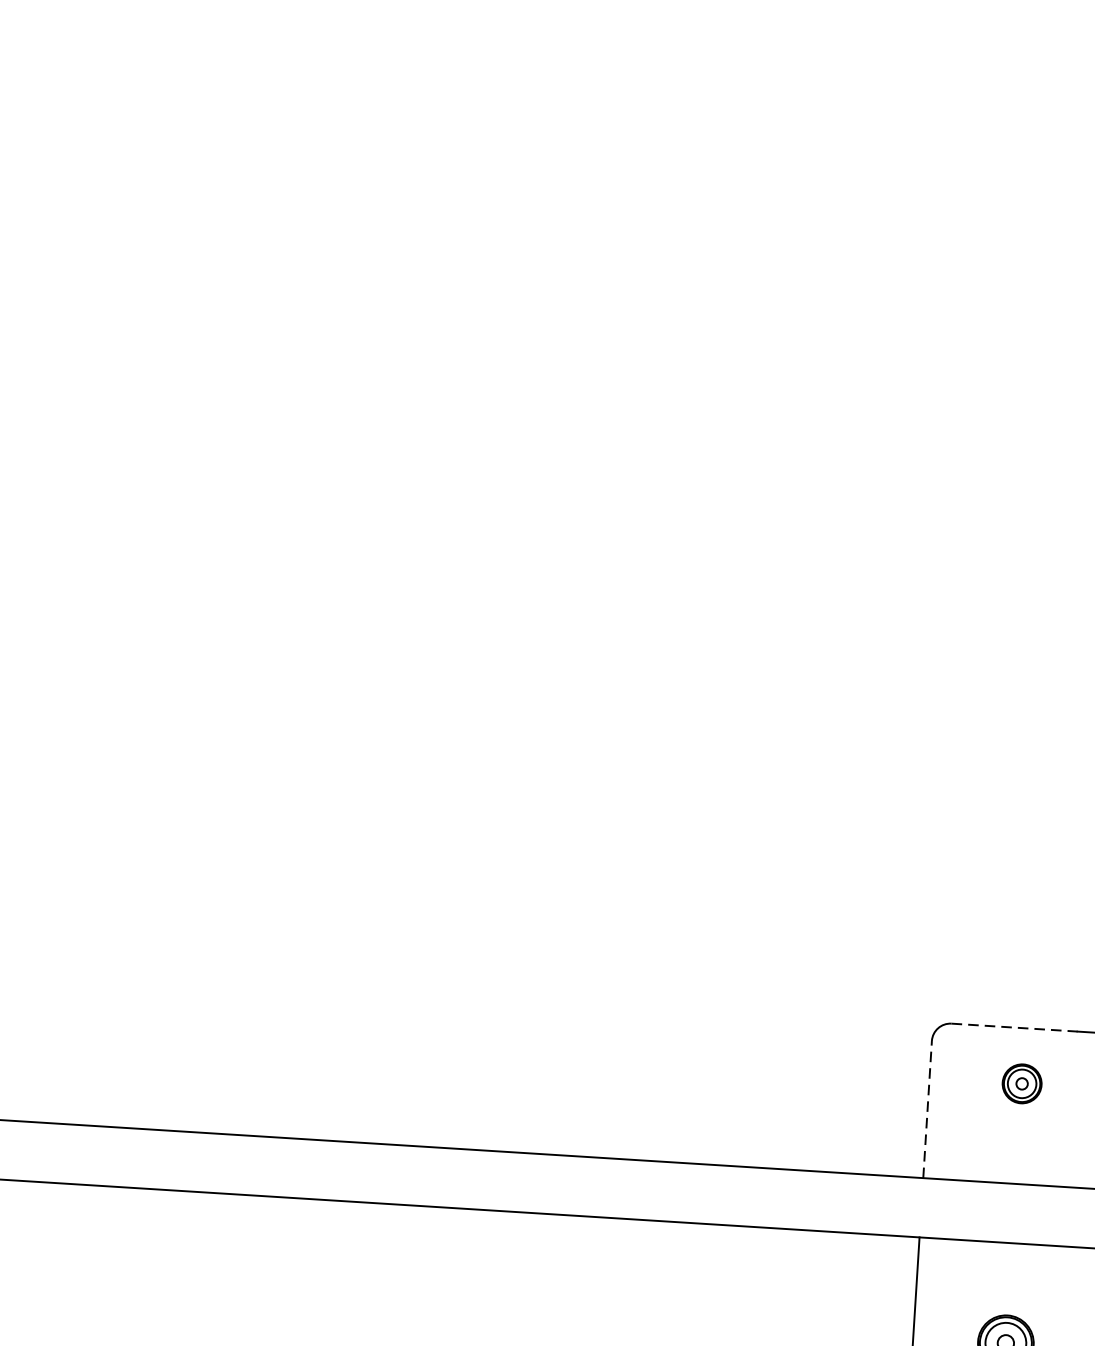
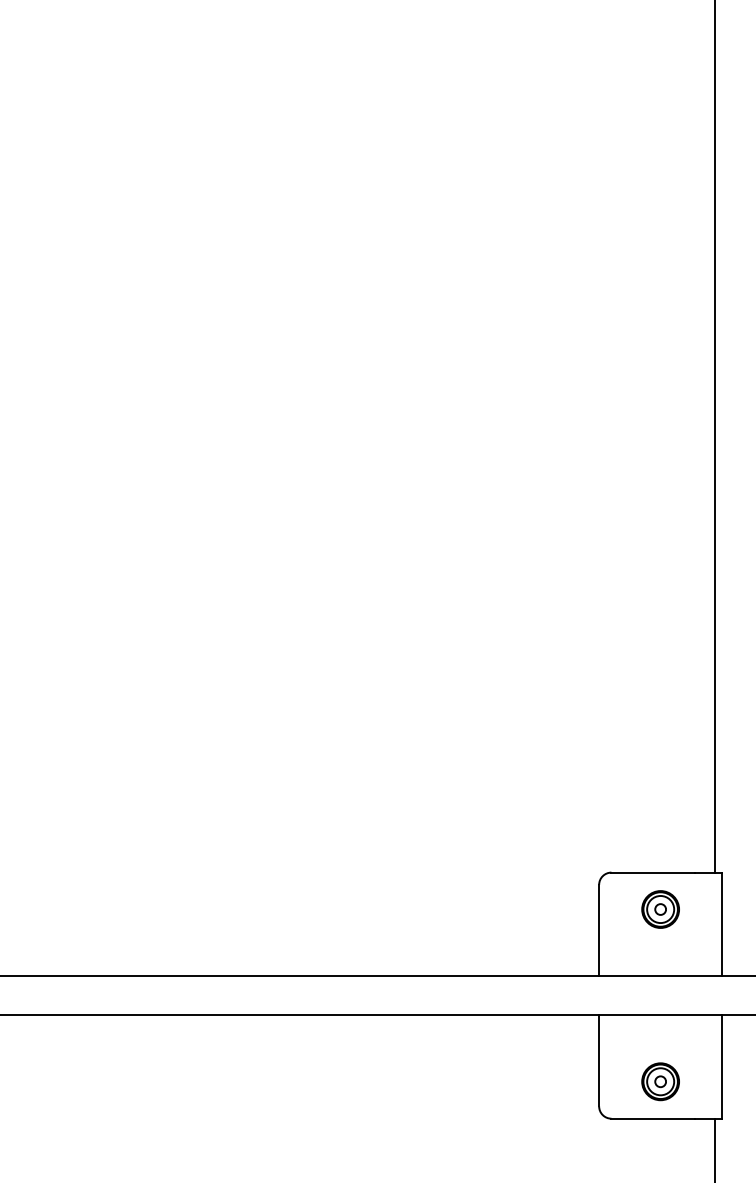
line: (1014, 1027) -> (653, 872), dashed -> solid
part: (1021, 1083) -> (660, 909), size x1.43
line: (928, 1109) -> (599, 930), dashed -> solid

